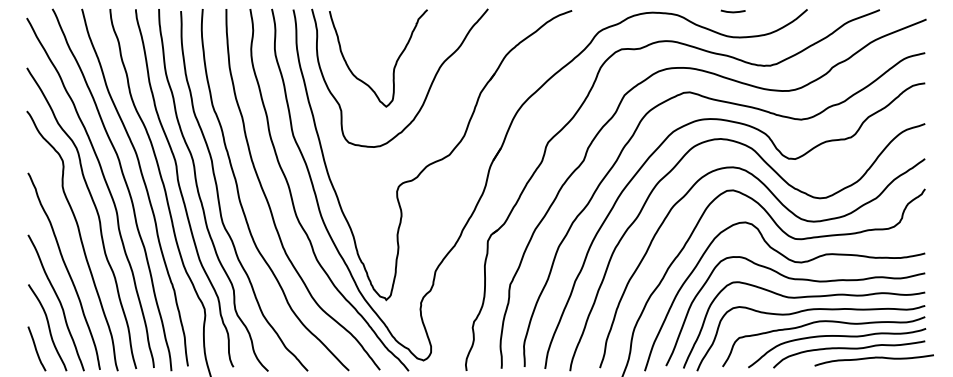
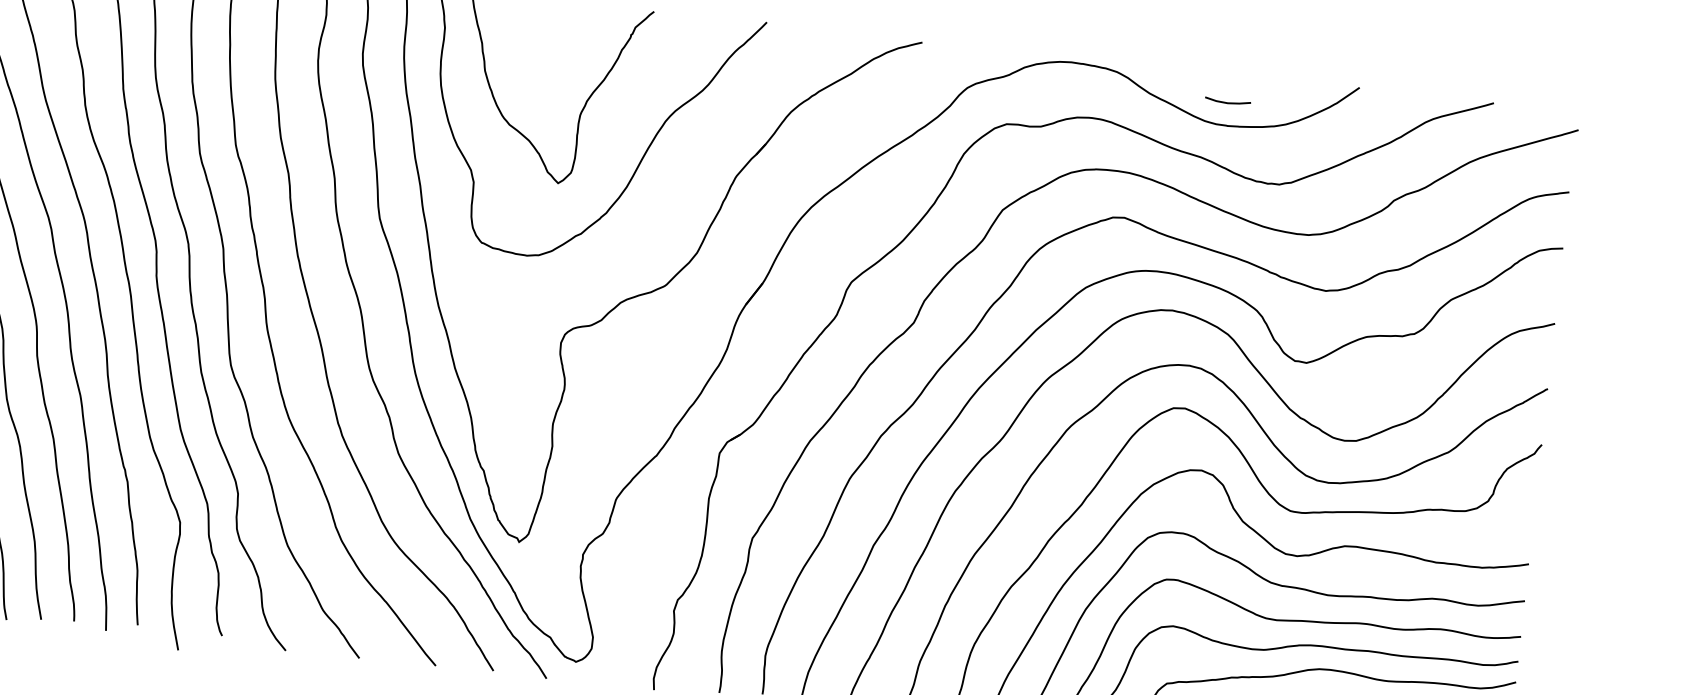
line: (732, 11) -> (1226, 101), moved

